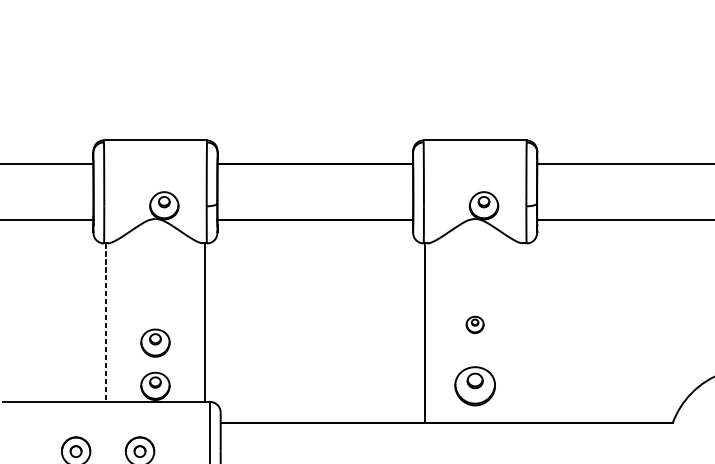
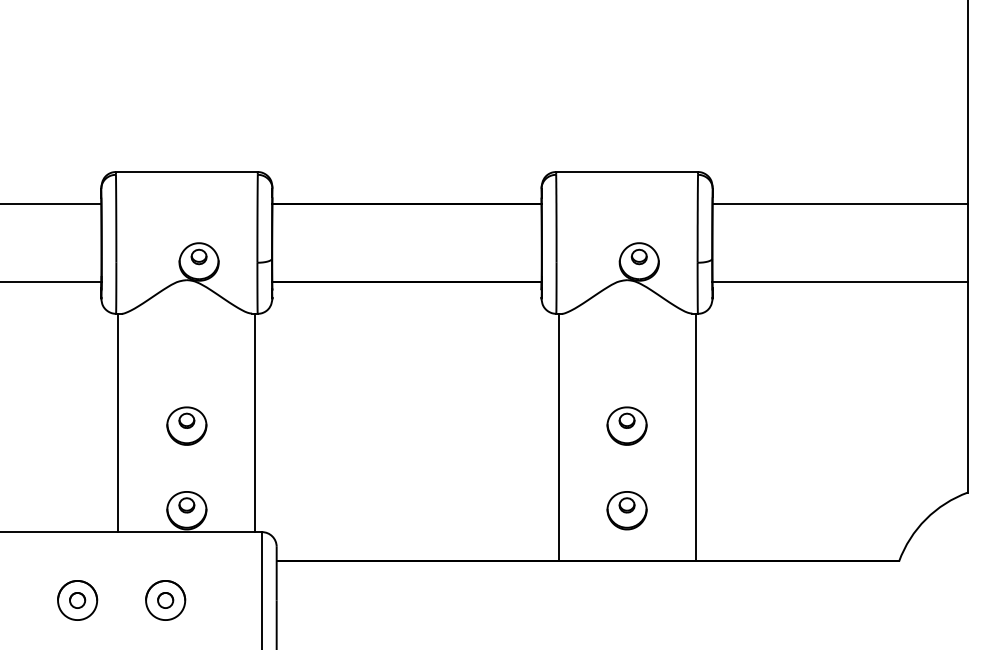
line: (105, 323) -> (118, 423), dashed -> solid
part: (474, 324) -> (626, 425), size x1.67
line: (524, 333) -> (695, 437), added
part: (155, 342) -> (186, 425), moved
part: (474, 386) -> (626, 510), size x0.71

